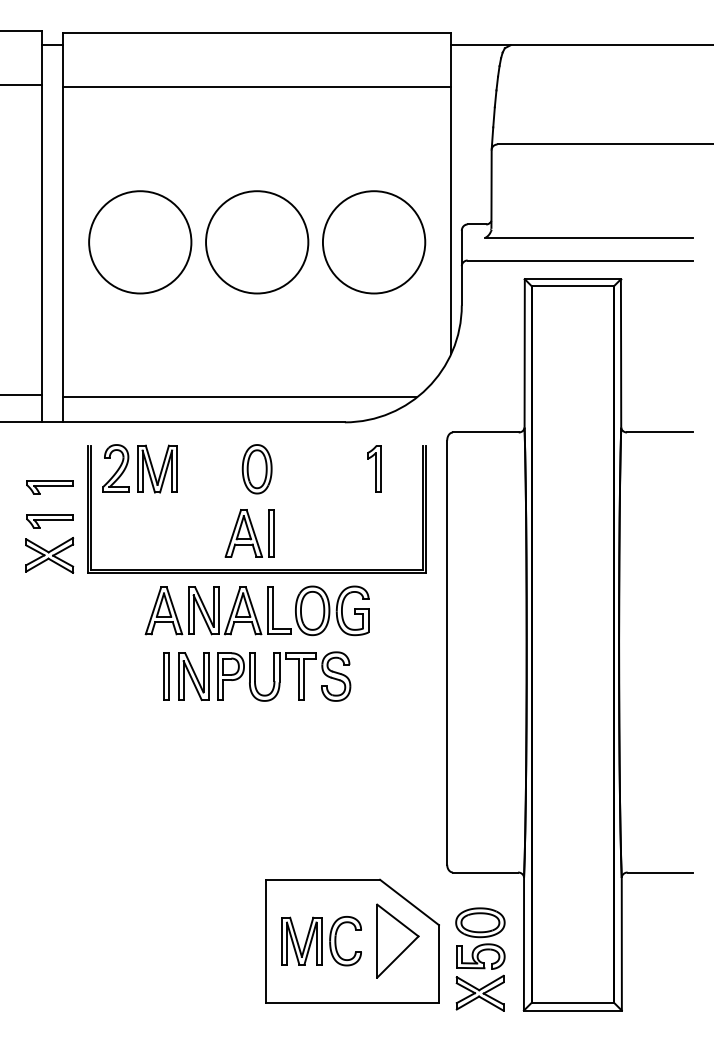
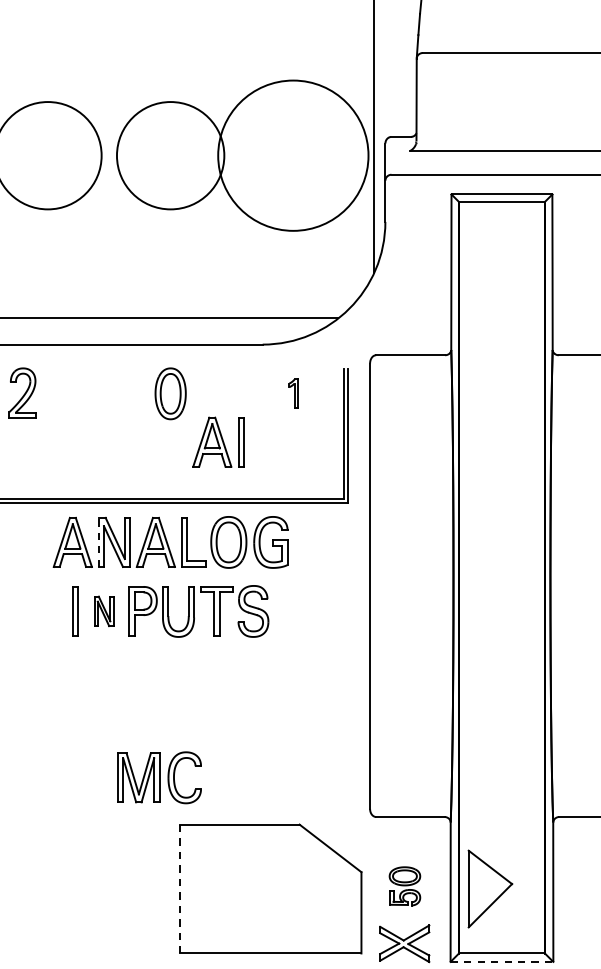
circle: (373, 242) -> (292, 155), size x1.4
part: (157, 468) -> (66, 393), removed
part: (374, 468) -> (293, 393), size x0.6
part: (249, 533) -> (218, 442), moved
line: (188, 610) -> (98, 542), solid -> dashed
part: (193, 676) -> (103, 611), size x0.6
part: (480, 938) -> (405, 886), size x0.6
line: (265, 940) -> (179, 888), solid -> dashed
part: (397, 940) -> (490, 888), moved
part: (321, 941) -> (159, 778), moved
line: (572, 1010) -> (501, 961), solid -> dashed

